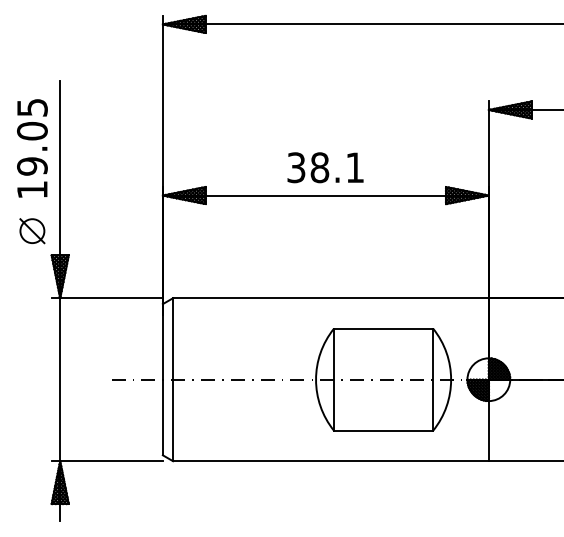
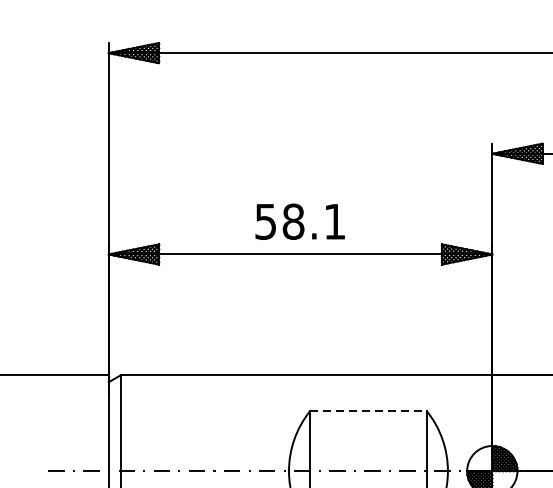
text: (296, 167) -> (265, 221), 38.1 -> 58.1
line: (383, 328) -> (368, 410), solid -> dashed

